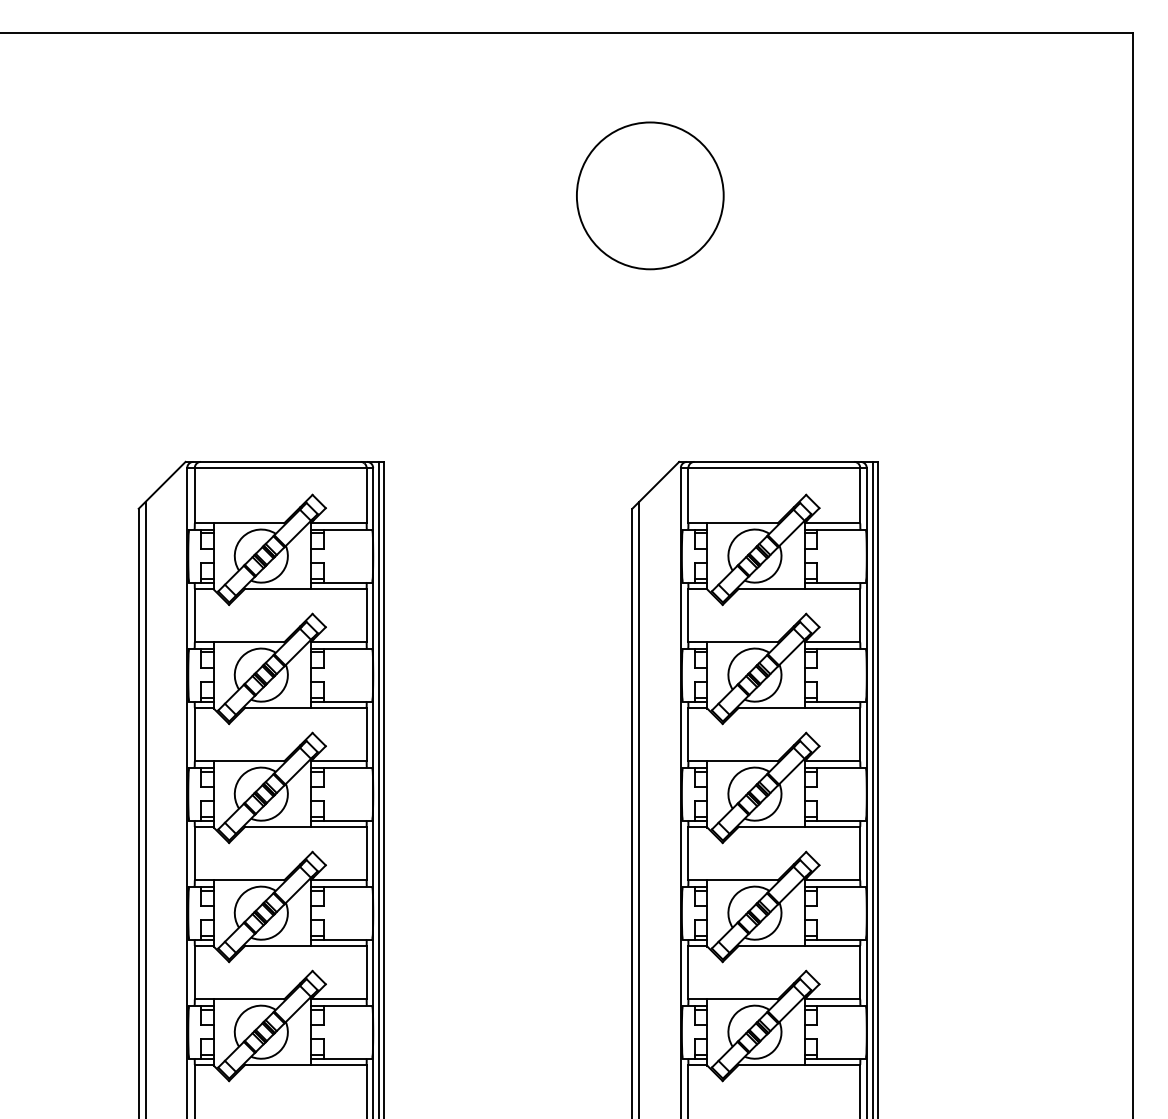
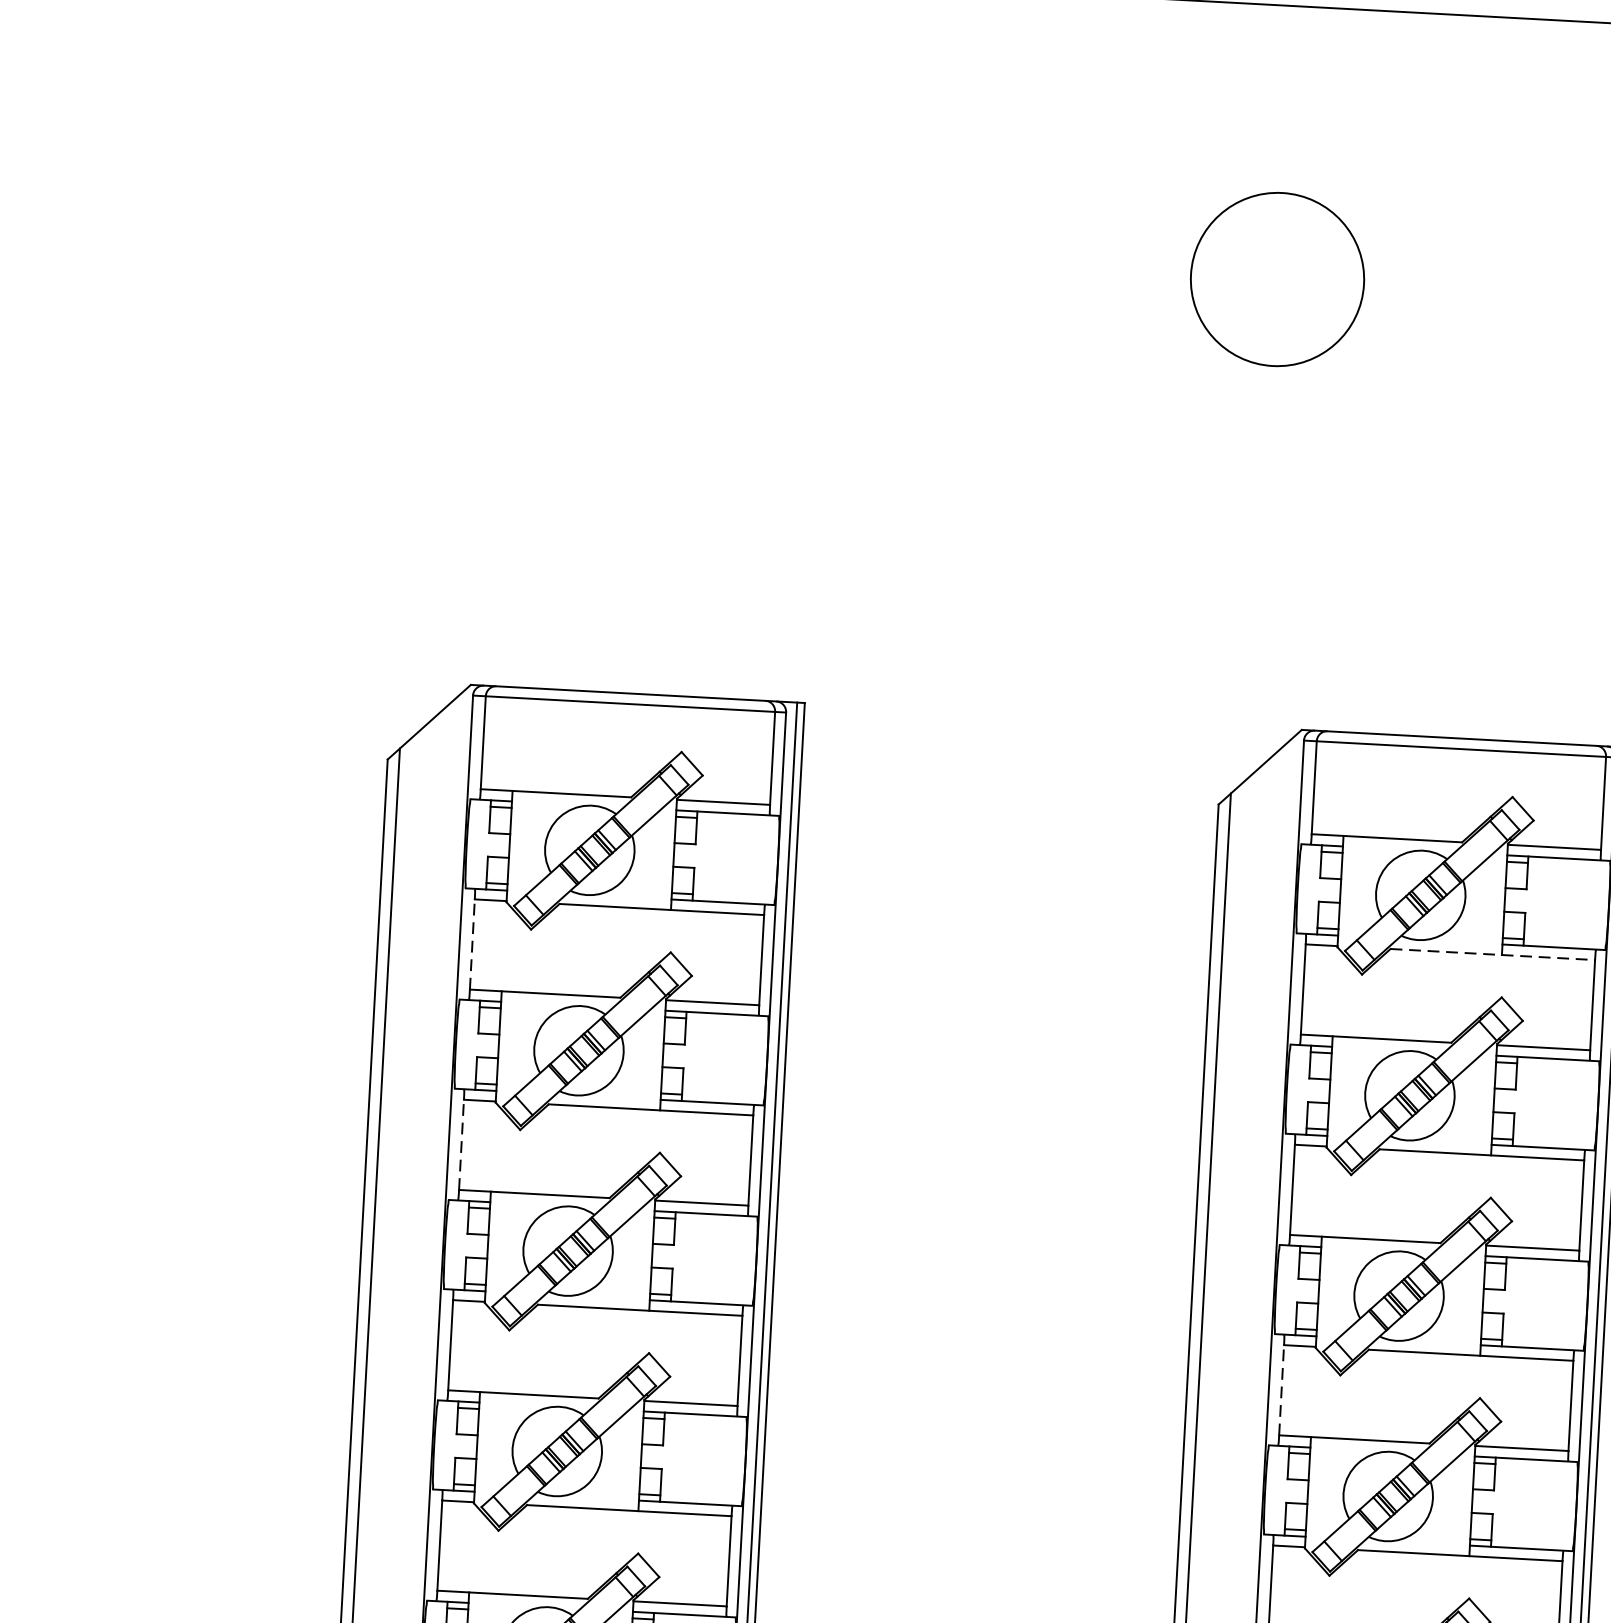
circle: (650, 195) -> (1277, 278), size x0.7
line: (799, 588) -> (1492, 953), solid -> dashed
line: (194, 615) -> (471, 944), solid -> dashed
line: (194, 734) -> (461, 1144), solid -> dashed
line: (688, 853) -> (1281, 1389), solid -> dashed

